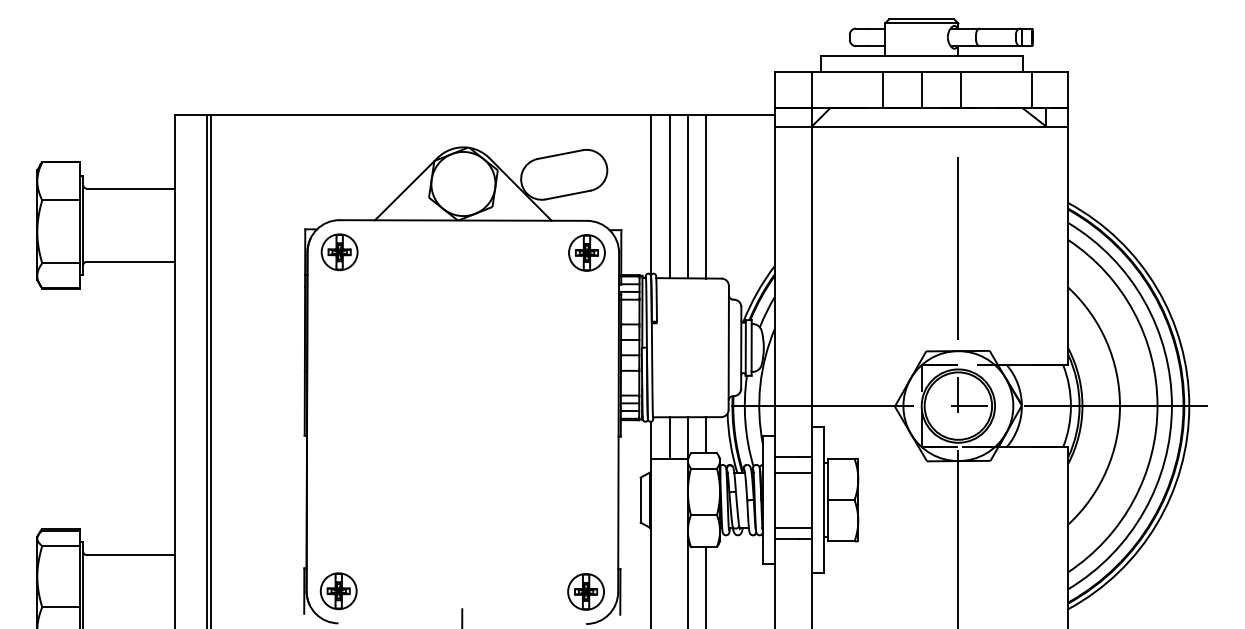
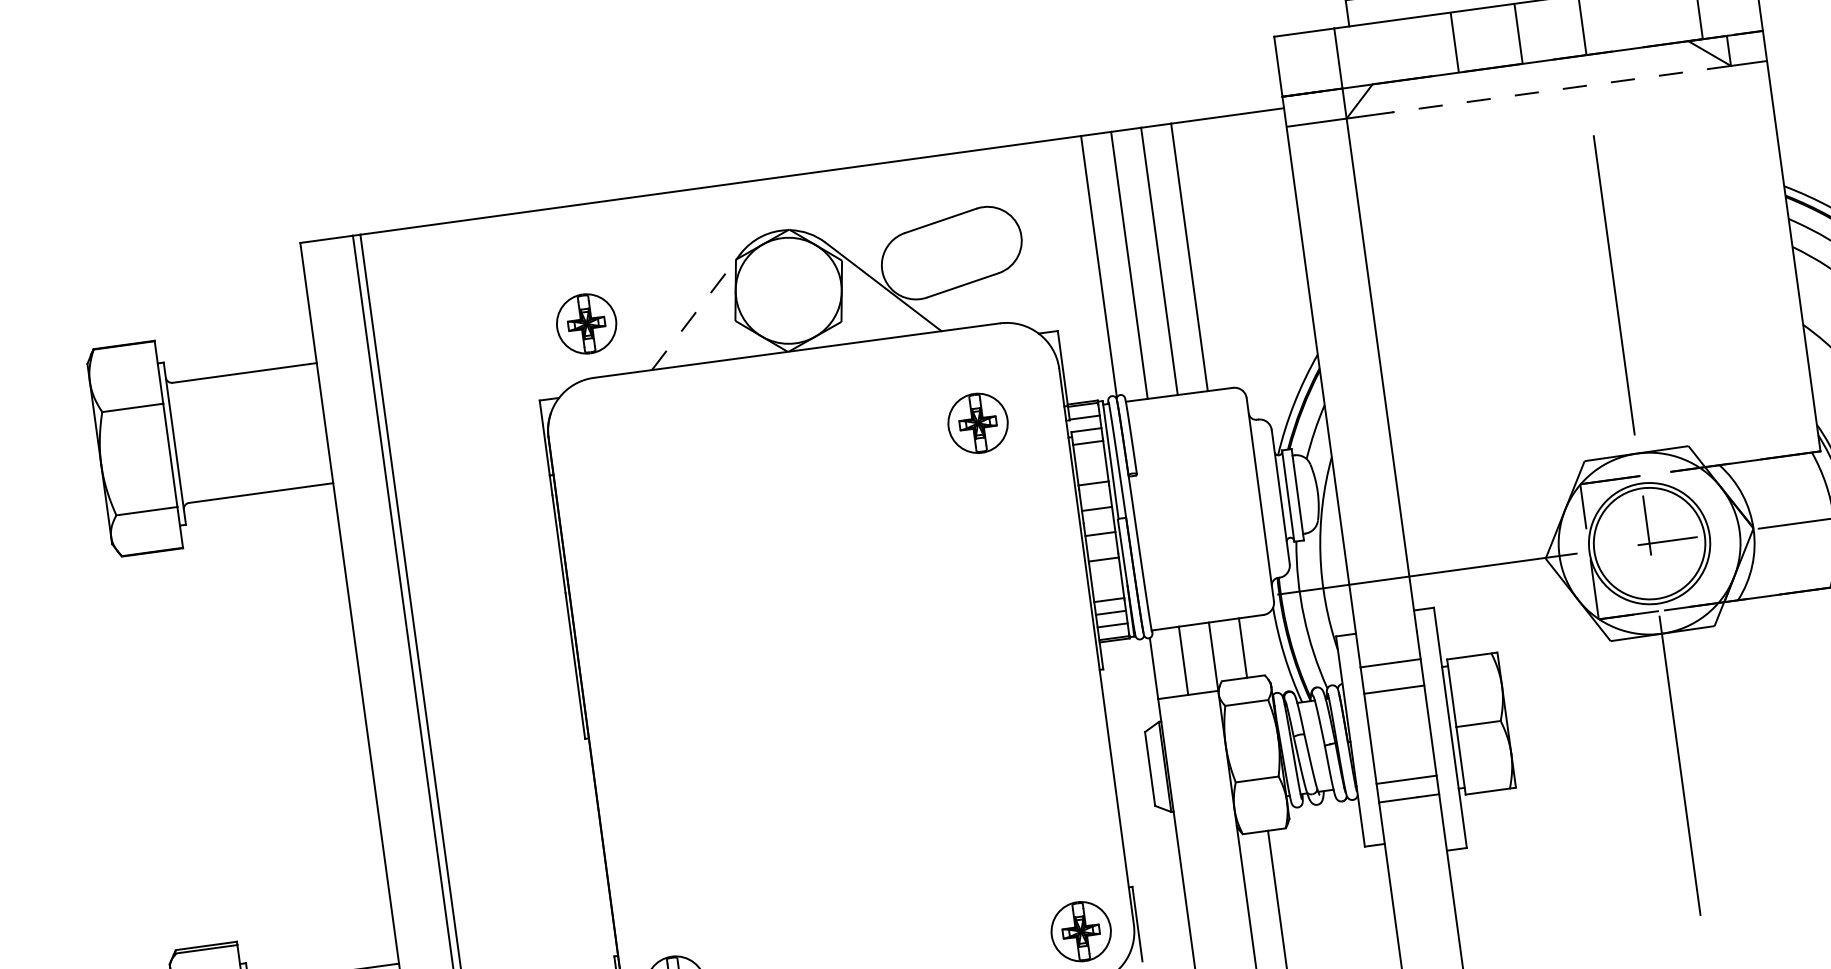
line: (942, 126) -> (1560, 89), solid -> dashed
line: (404, 190) -> (693, 314), solid -> dashed
part: (339, 252) -> (586, 324), moved
part: (586, 252) -> (977, 422), moved

